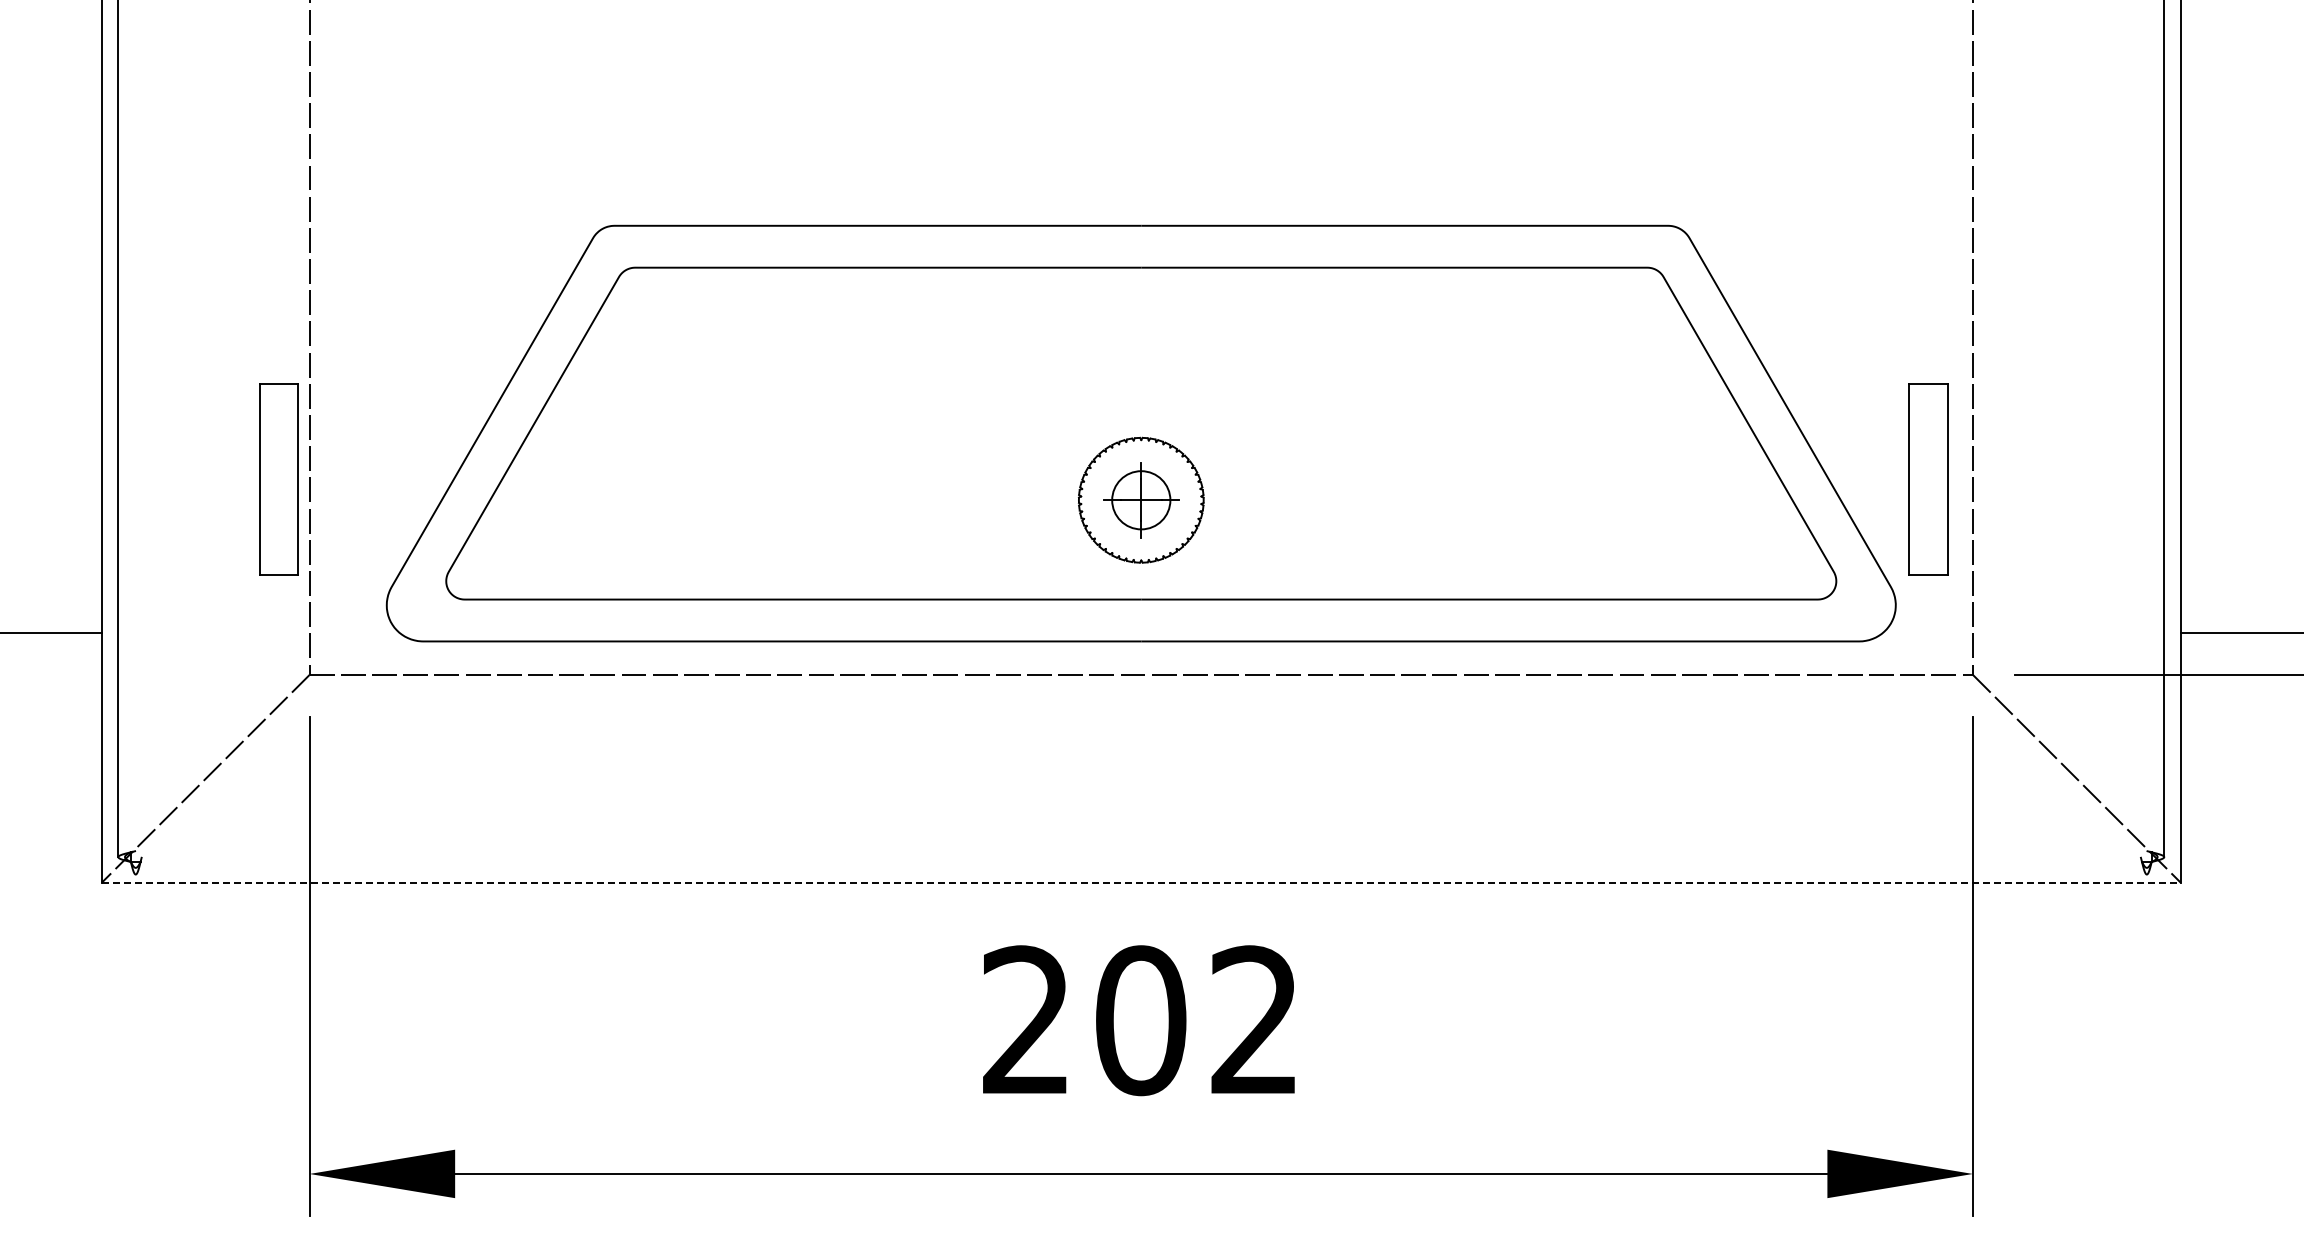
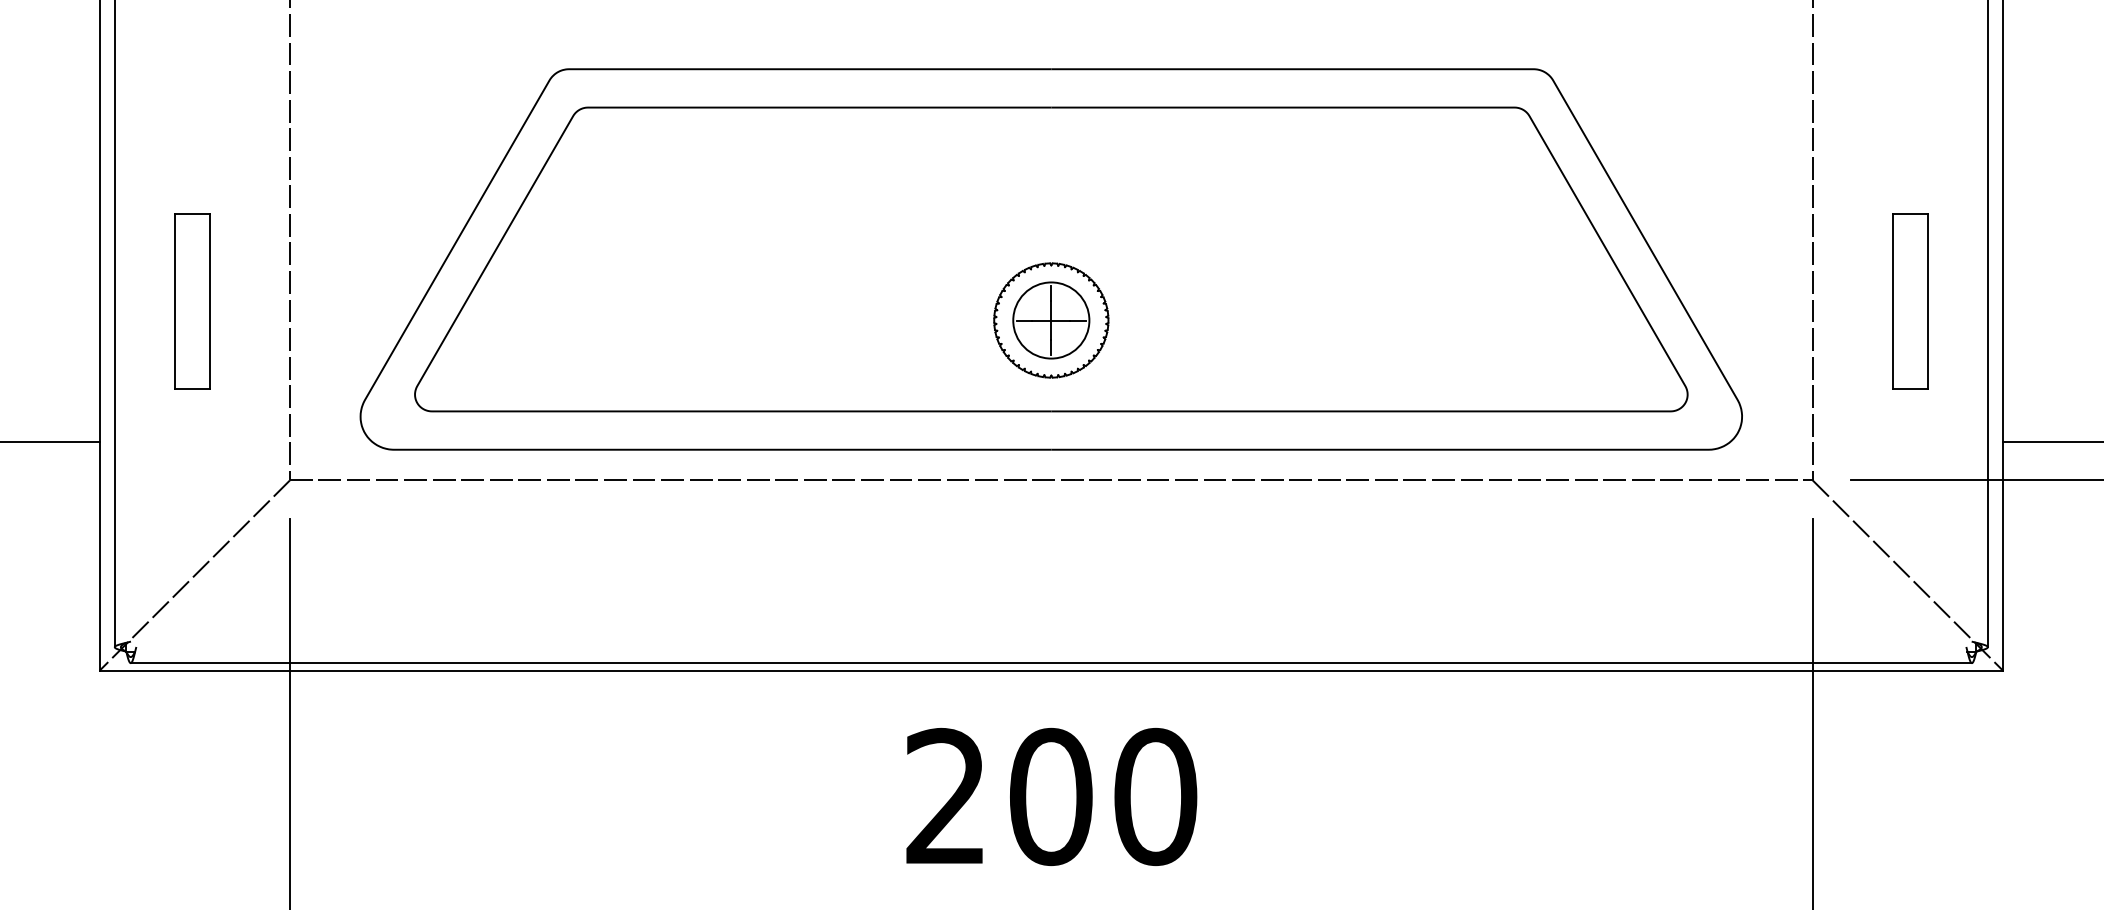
part: (278, 479) -> (191, 301), moved
part: (1928, 479) -> (1910, 301), moved
circle: (1140, 499) -> (1050, 319), size x1.43
line: (1140, 874) -> (1050, 663), added
line: (1141, 882) -> (1051, 670), dashed -> solid
text: (1255, 1020) -> (1155, 796), 202 -> 200

